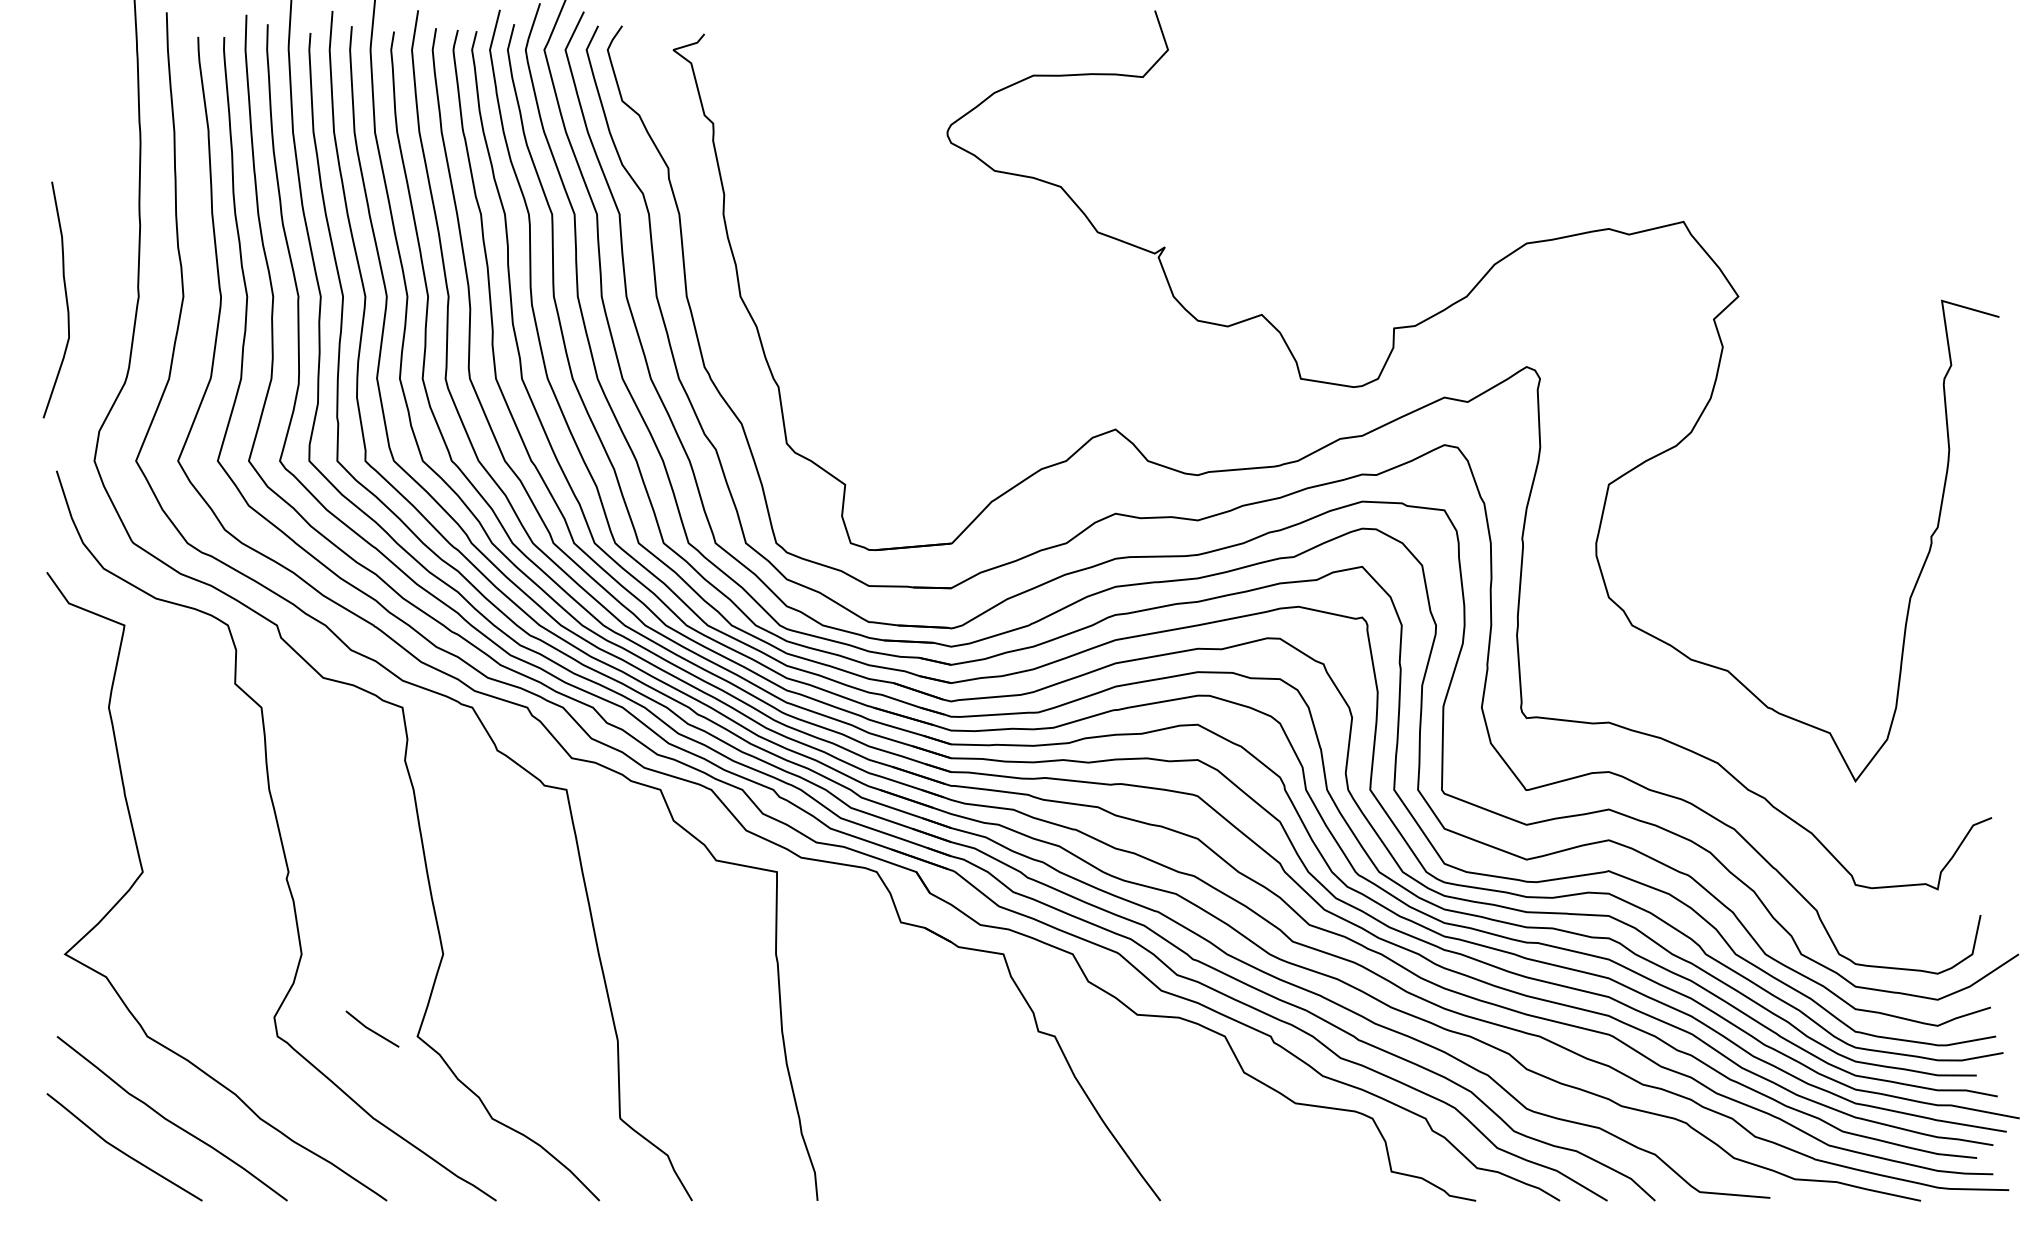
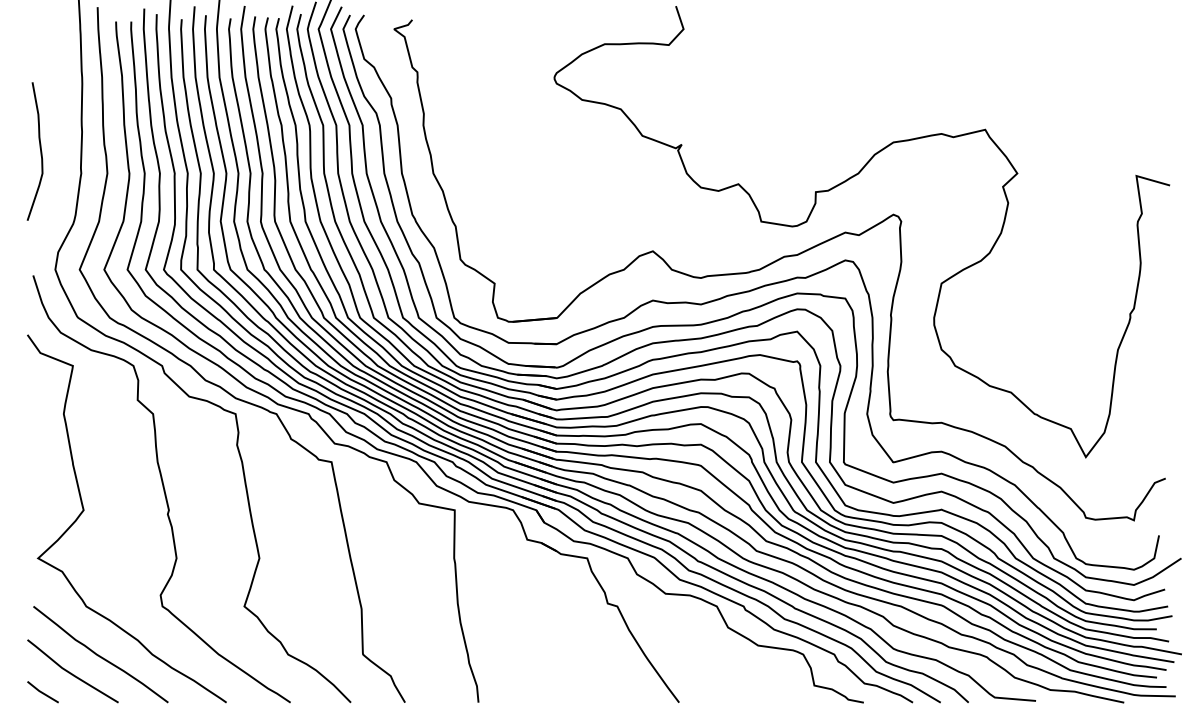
curve: (63, 294) -> (39, 148), moved
line: (371, 1029) -> (42, 692), moved

